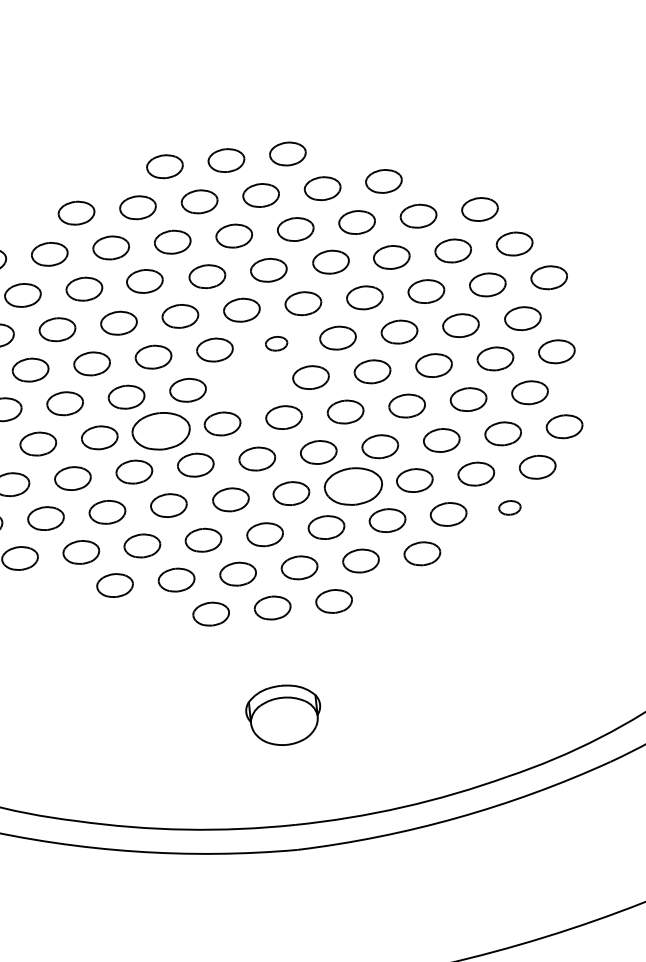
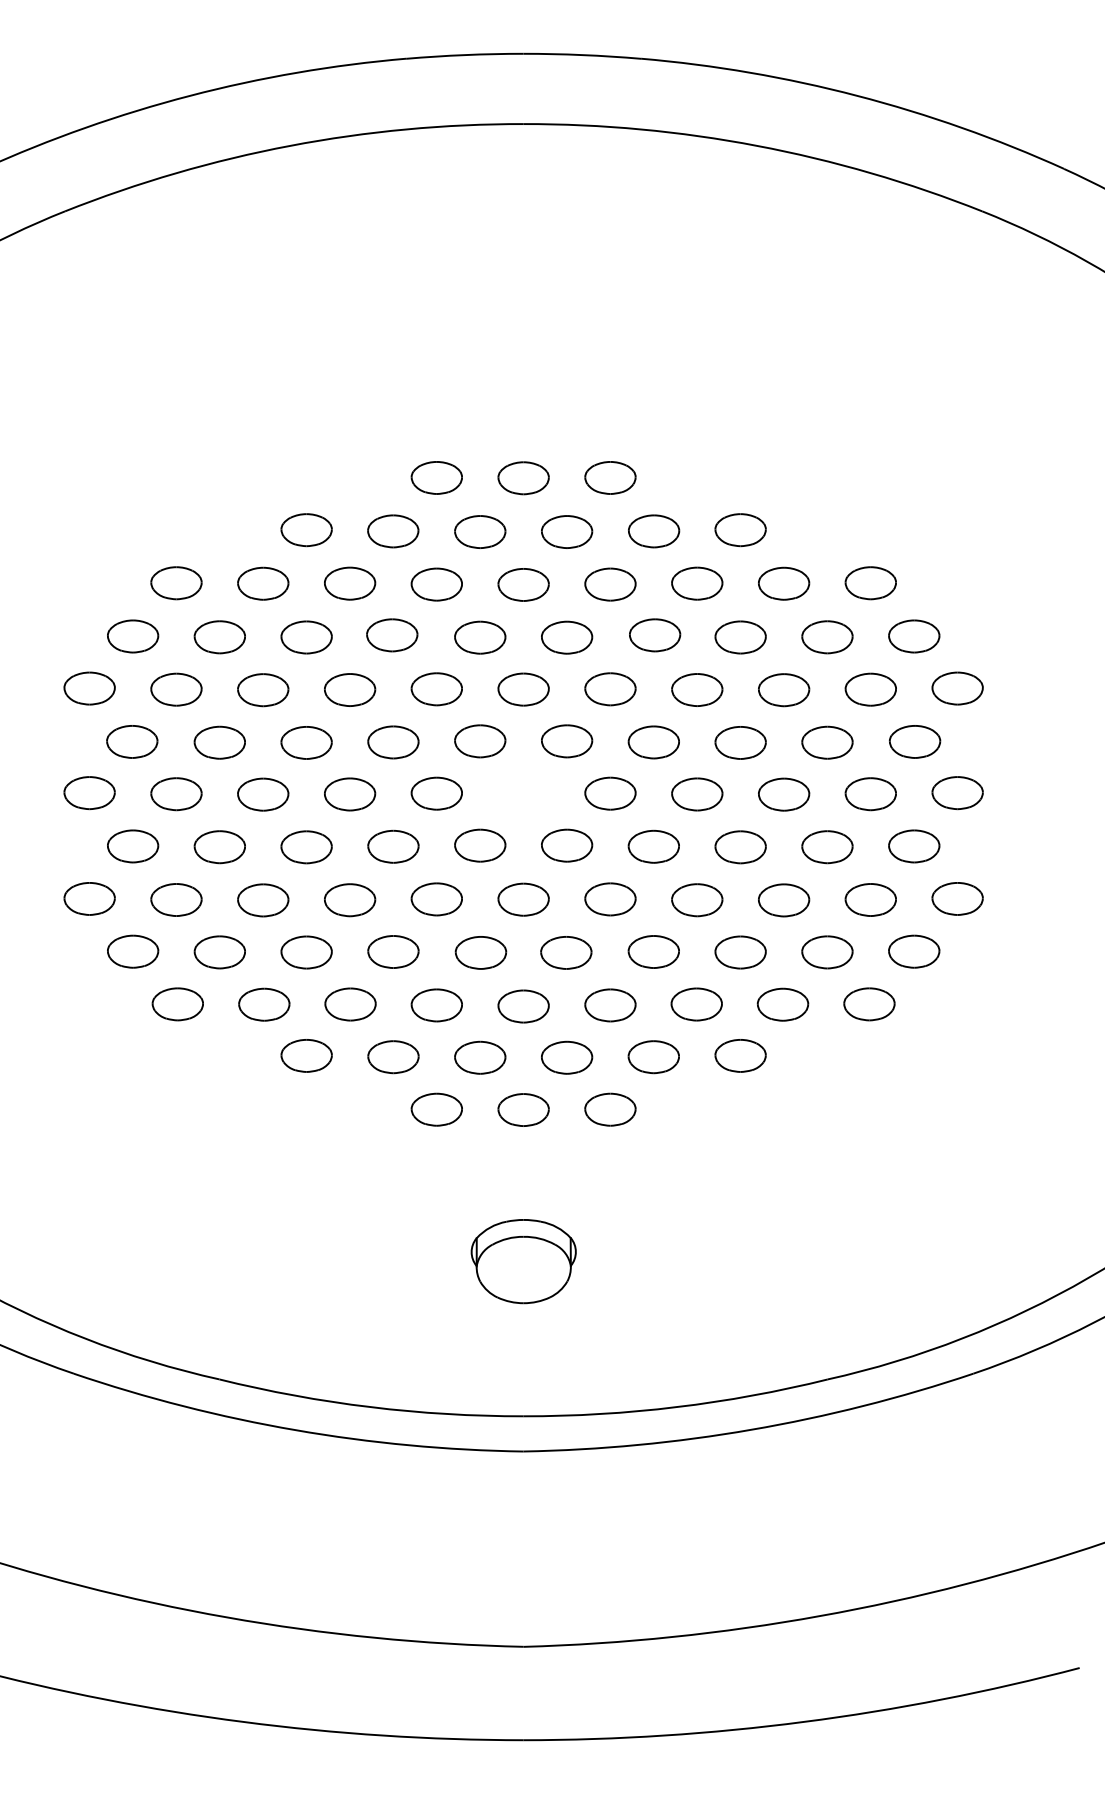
part: (276, 343) -> (567, 741), size x1.67
part: (161, 430) -> (393, 846), size x0.62
part: (353, 486) -> (653, 951), size x0.62
part: (509, 507) -> (869, 1004), size x1.67

